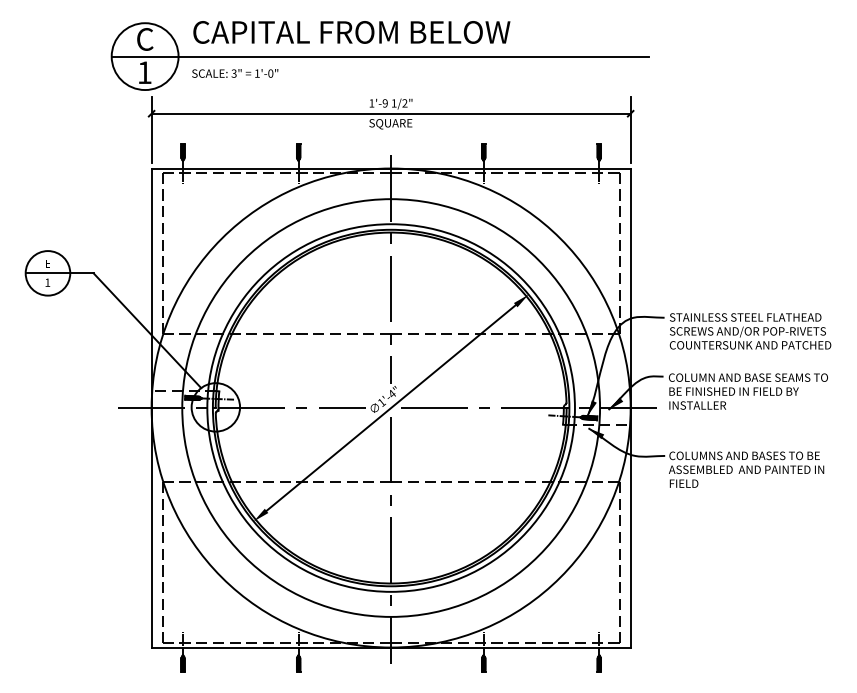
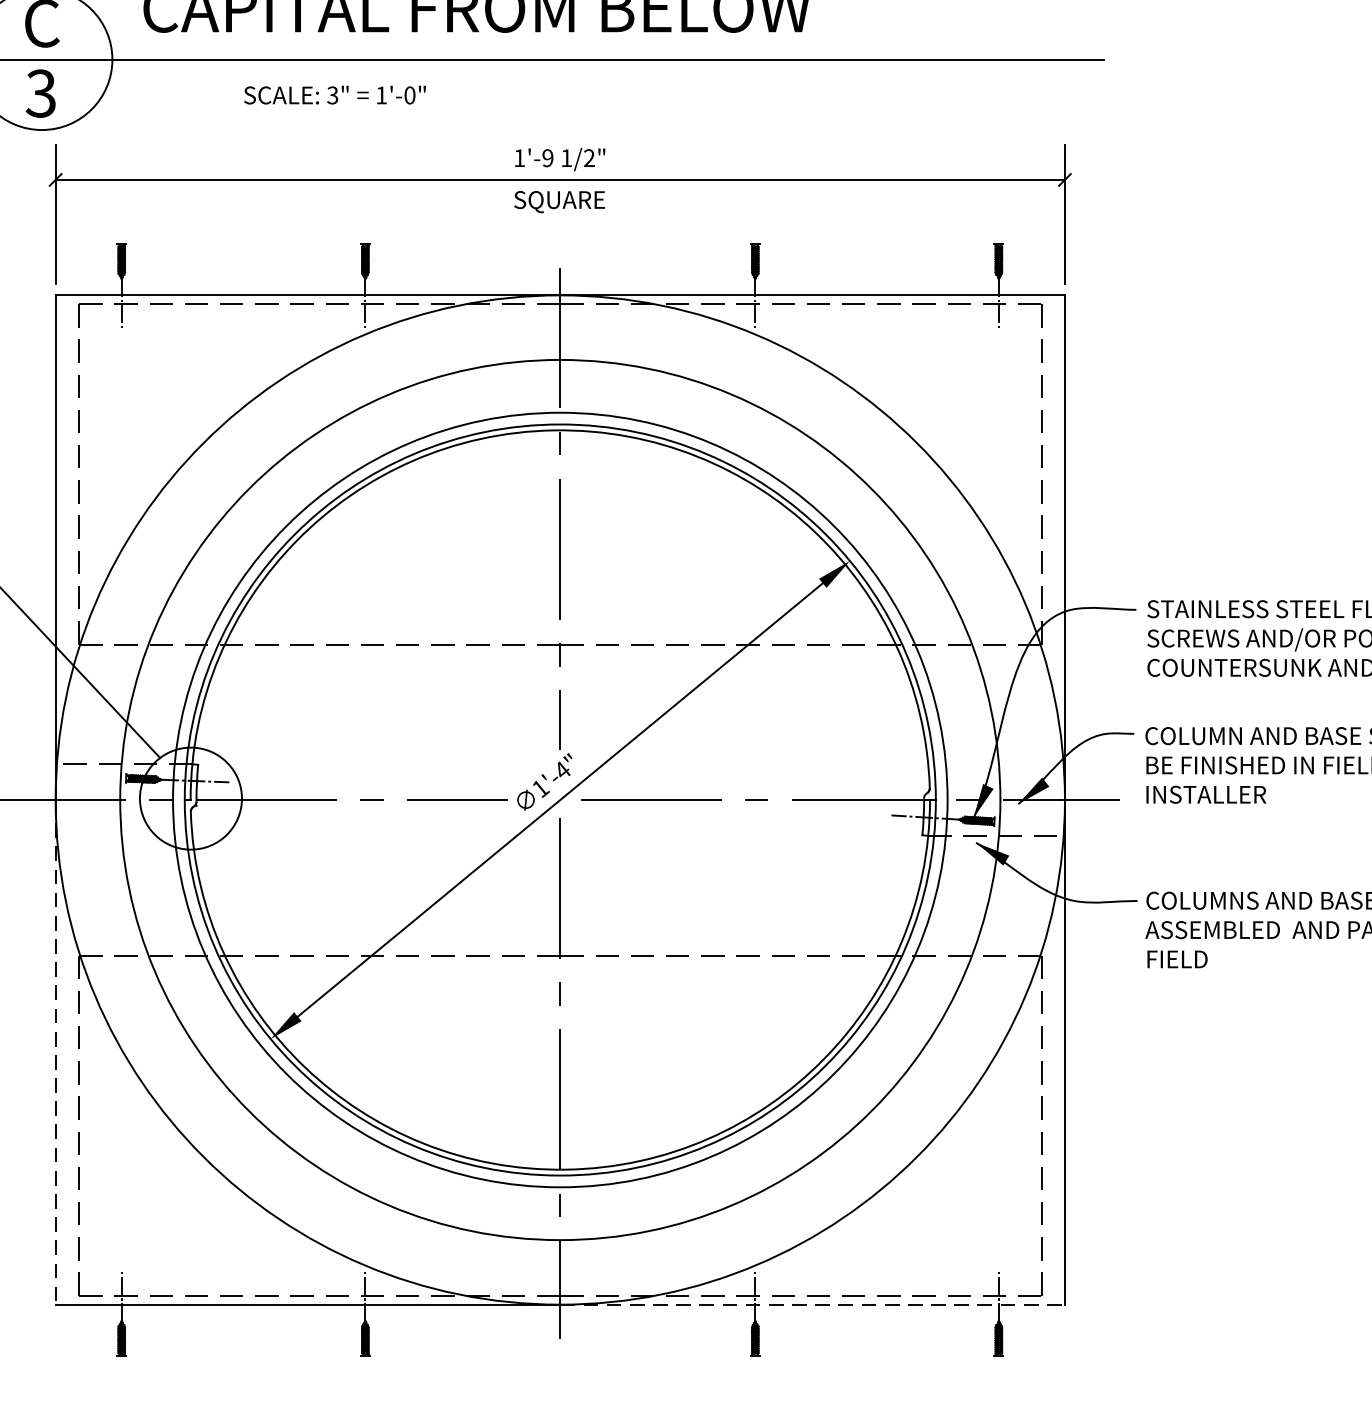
text: (144, 72) -> (40, 93), 1 -> 3
text: (235, 73) -> (335, 95), moved
line: (151, 527) -> (55, 1051), solid -> dashed
line: (510, 647) -> (811, 1304), solid -> dashed

